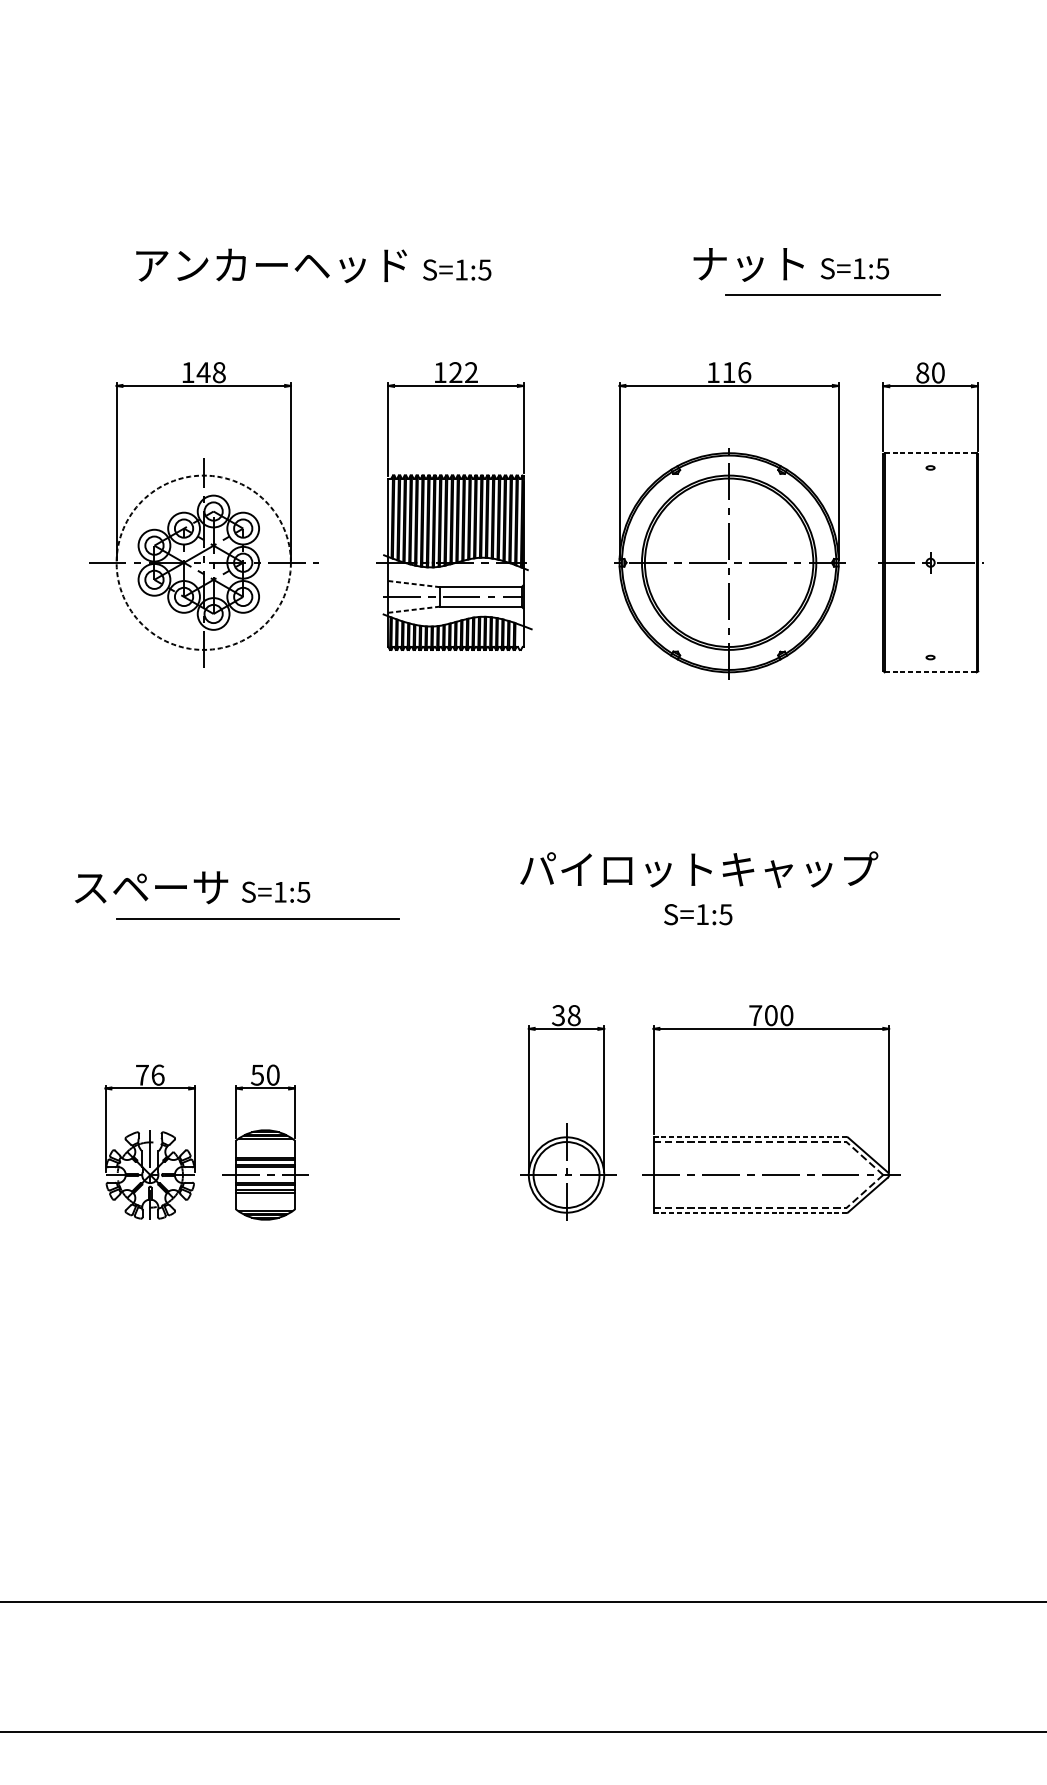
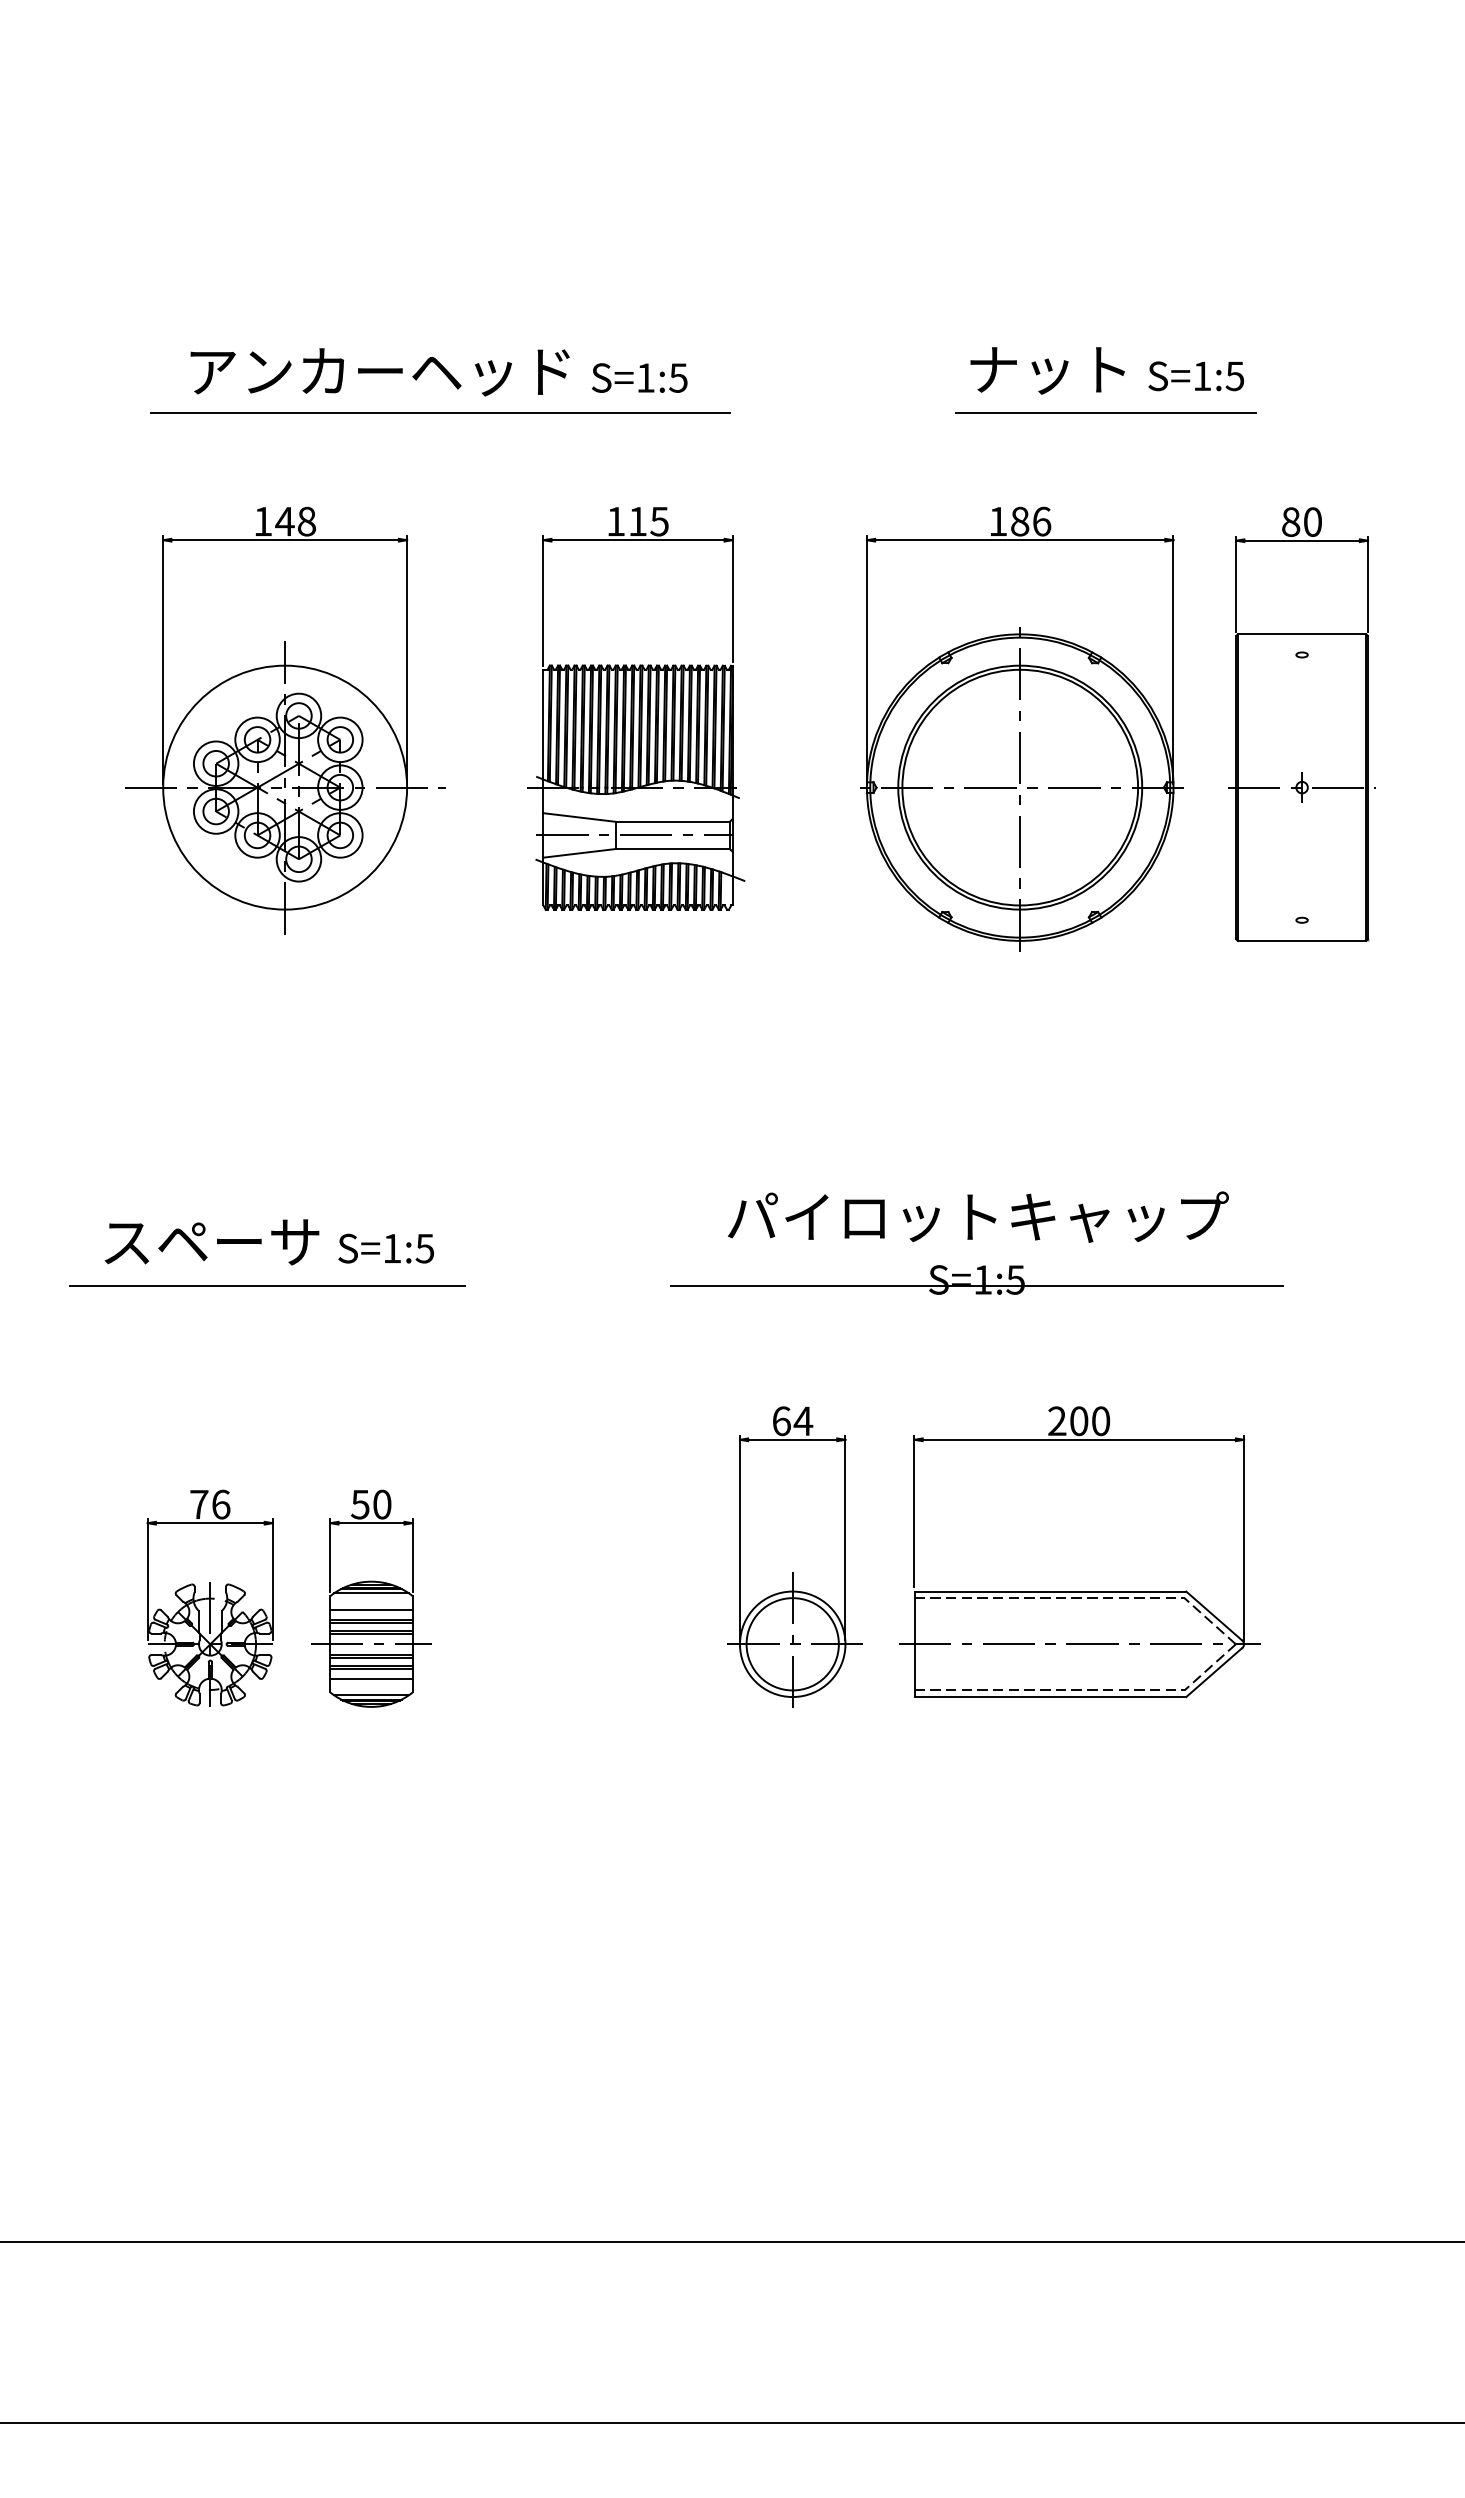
line: (832, 294) -> (1105, 412), moved
line: (314, 295) -> (439, 413), added
text: (463, 372) -> (648, 521), 122 -> 115
text: (729, 372) -> (1020, 521), 116 -> 186
line: (930, 453) -> (1302, 634), dashed -> solid
circle: (204, 562) -> (285, 787), dashed -> solid
line: (414, 584) -> (579, 817), dashed -> solid
line: (414, 609) -> (579, 853), dashed -> solid
line: (930, 672) -> (1302, 940), dashed -> solid
line: (258, 918) -> (267, 1285), moved
line: (697, 918) -> (976, 1285), added
text: (566, 1015) -> (792, 1421), 38 -> 64
text: (755, 1015) -> (1057, 1420), 700 -> 200
line: (750, 1137) -> (1050, 1591), dashed -> solid
line: (265, 1150) -> (371, 1609), added
line: (265, 1199) -> (371, 1678), added
line: (750, 1213) -> (1050, 1697), dashed -> solid

